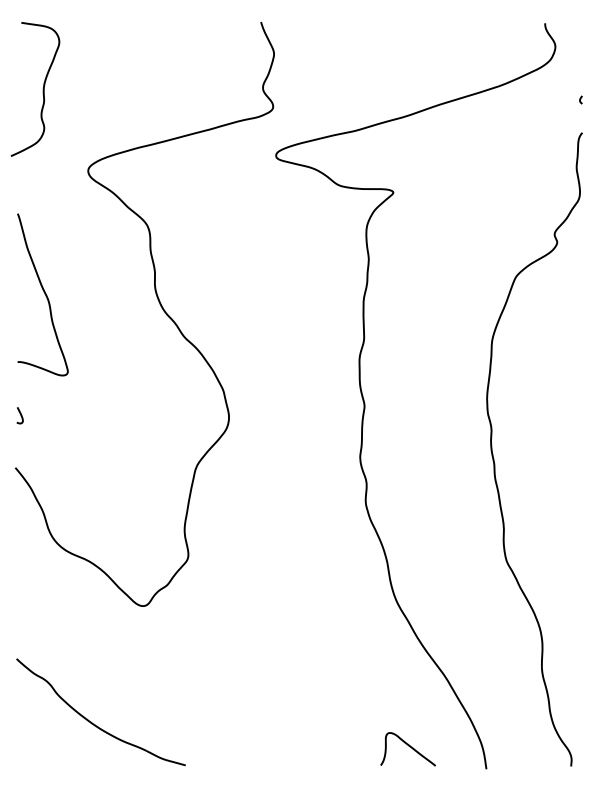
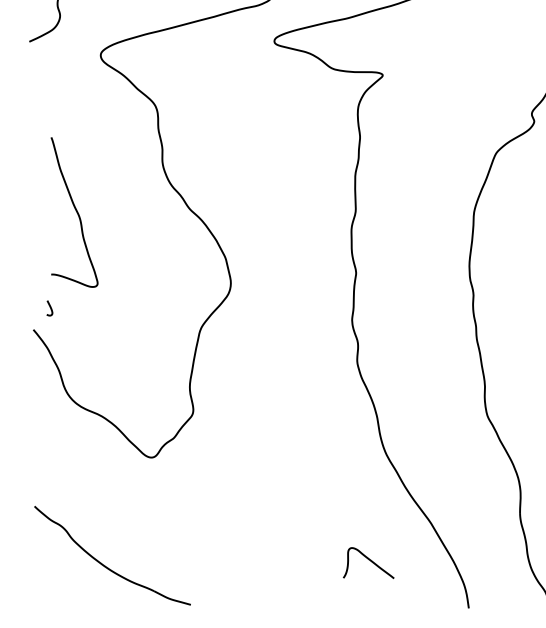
curve: (44, 294) -> (76, 212), moved
curve: (20, 415) -> (50, 308), moved
curve: (409, 747) -> (369, 561), moved

